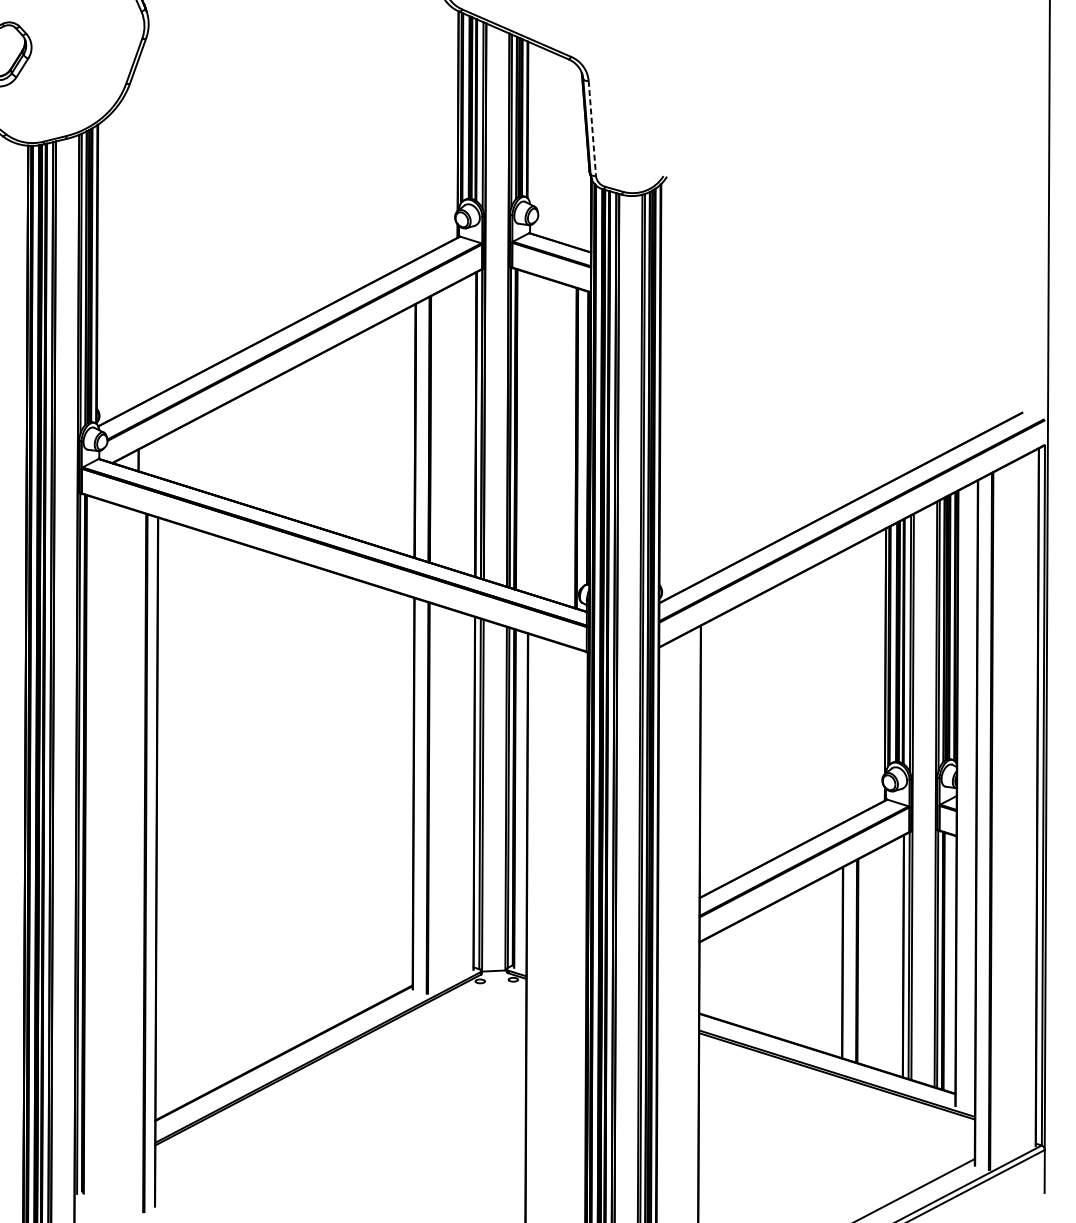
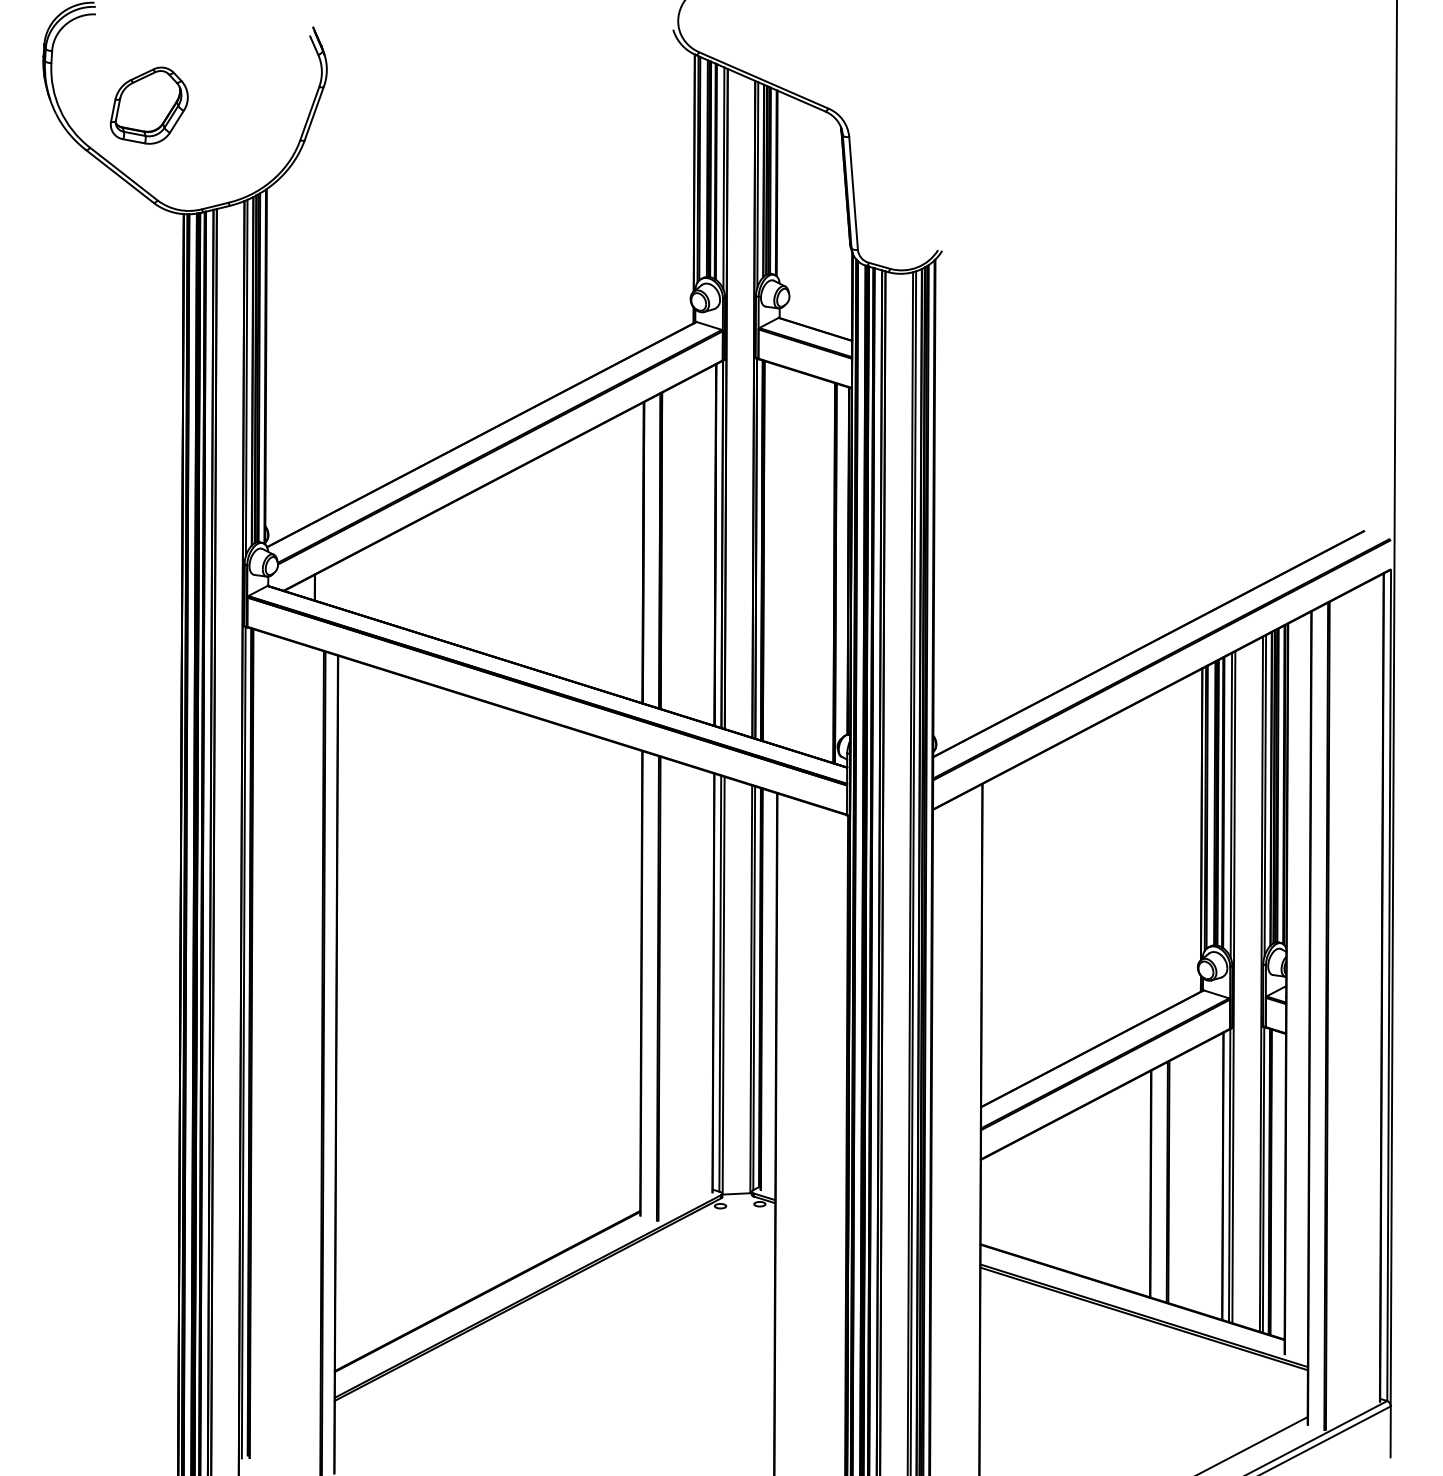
line: (592, 128) -> (853, 193), dashed -> solid

